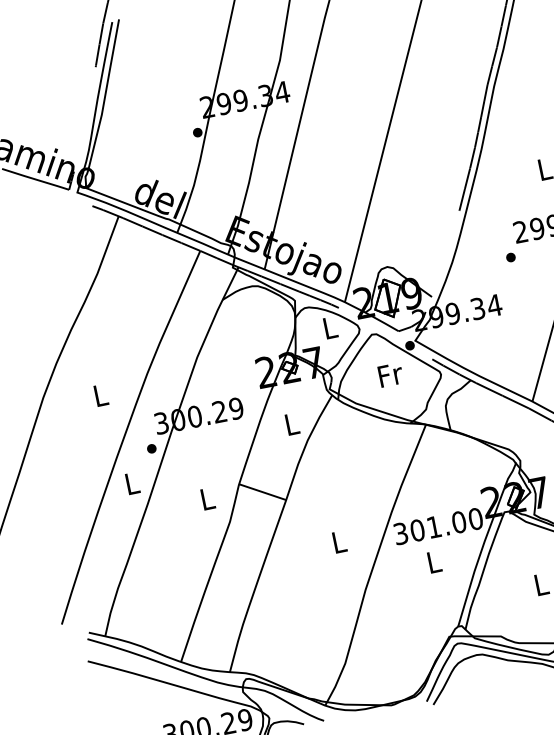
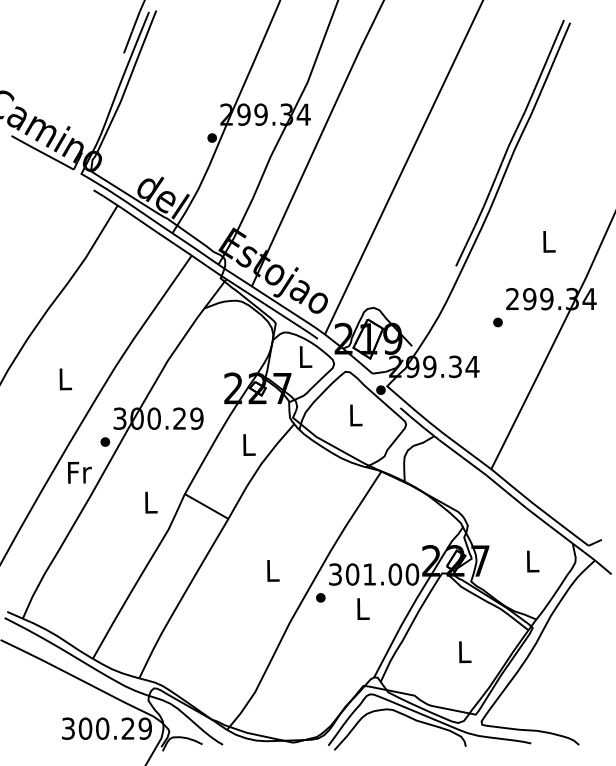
text: (391, 375) -> (356, 415), Fr -> L
text: (132, 483) -> (79, 472), L -> Fr
part: (390, 558) -> (320, 597), added

